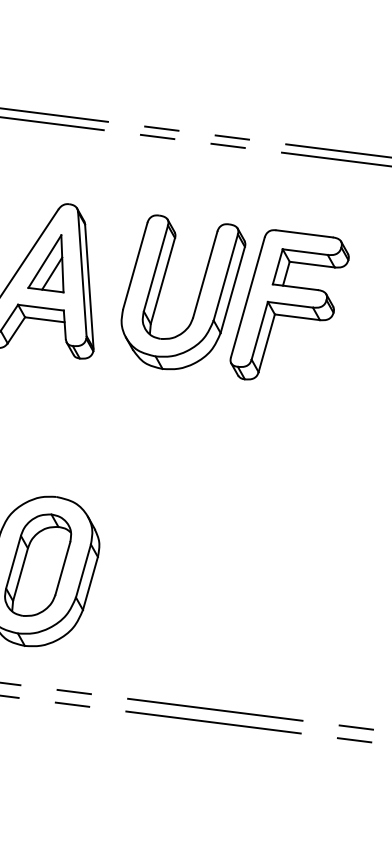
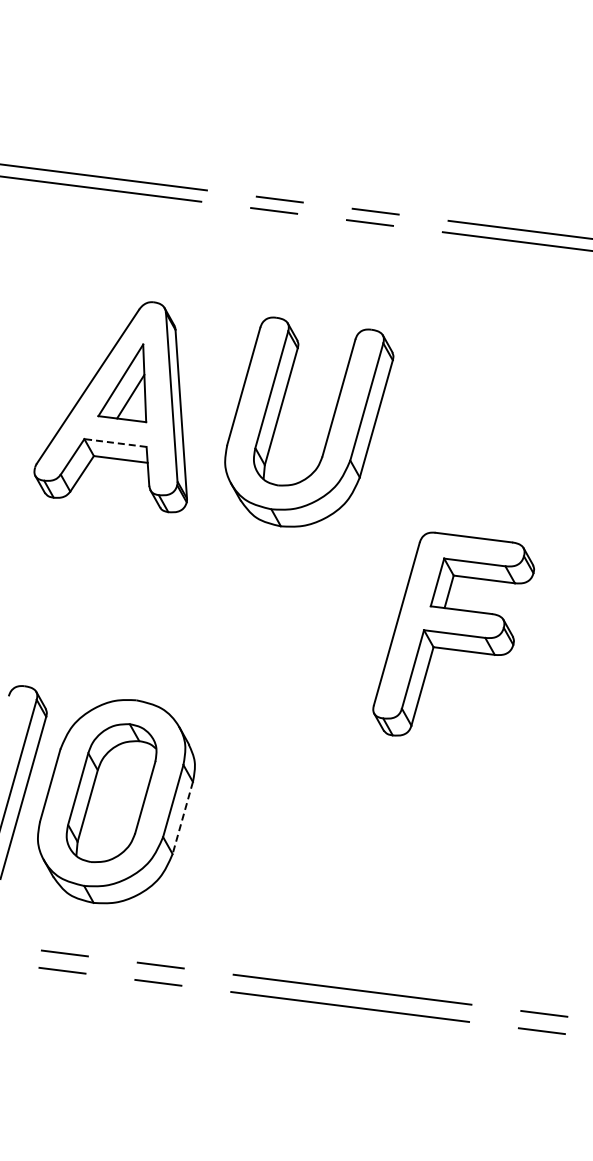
part: (289, 304) -> (453, 633), moved
line: (40, 307) -> (115, 442), solid -> dashed
line: (90, 583) -> (182, 818), solid -> dashed

